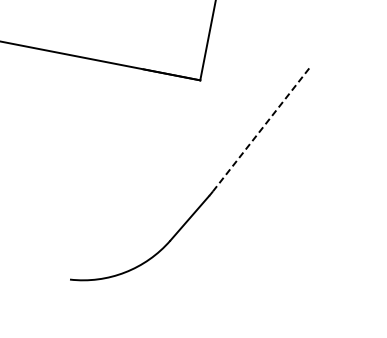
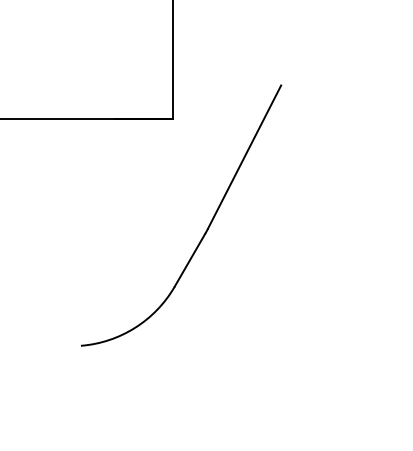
line: (260, 130) -> (244, 157), dashed -> solid

